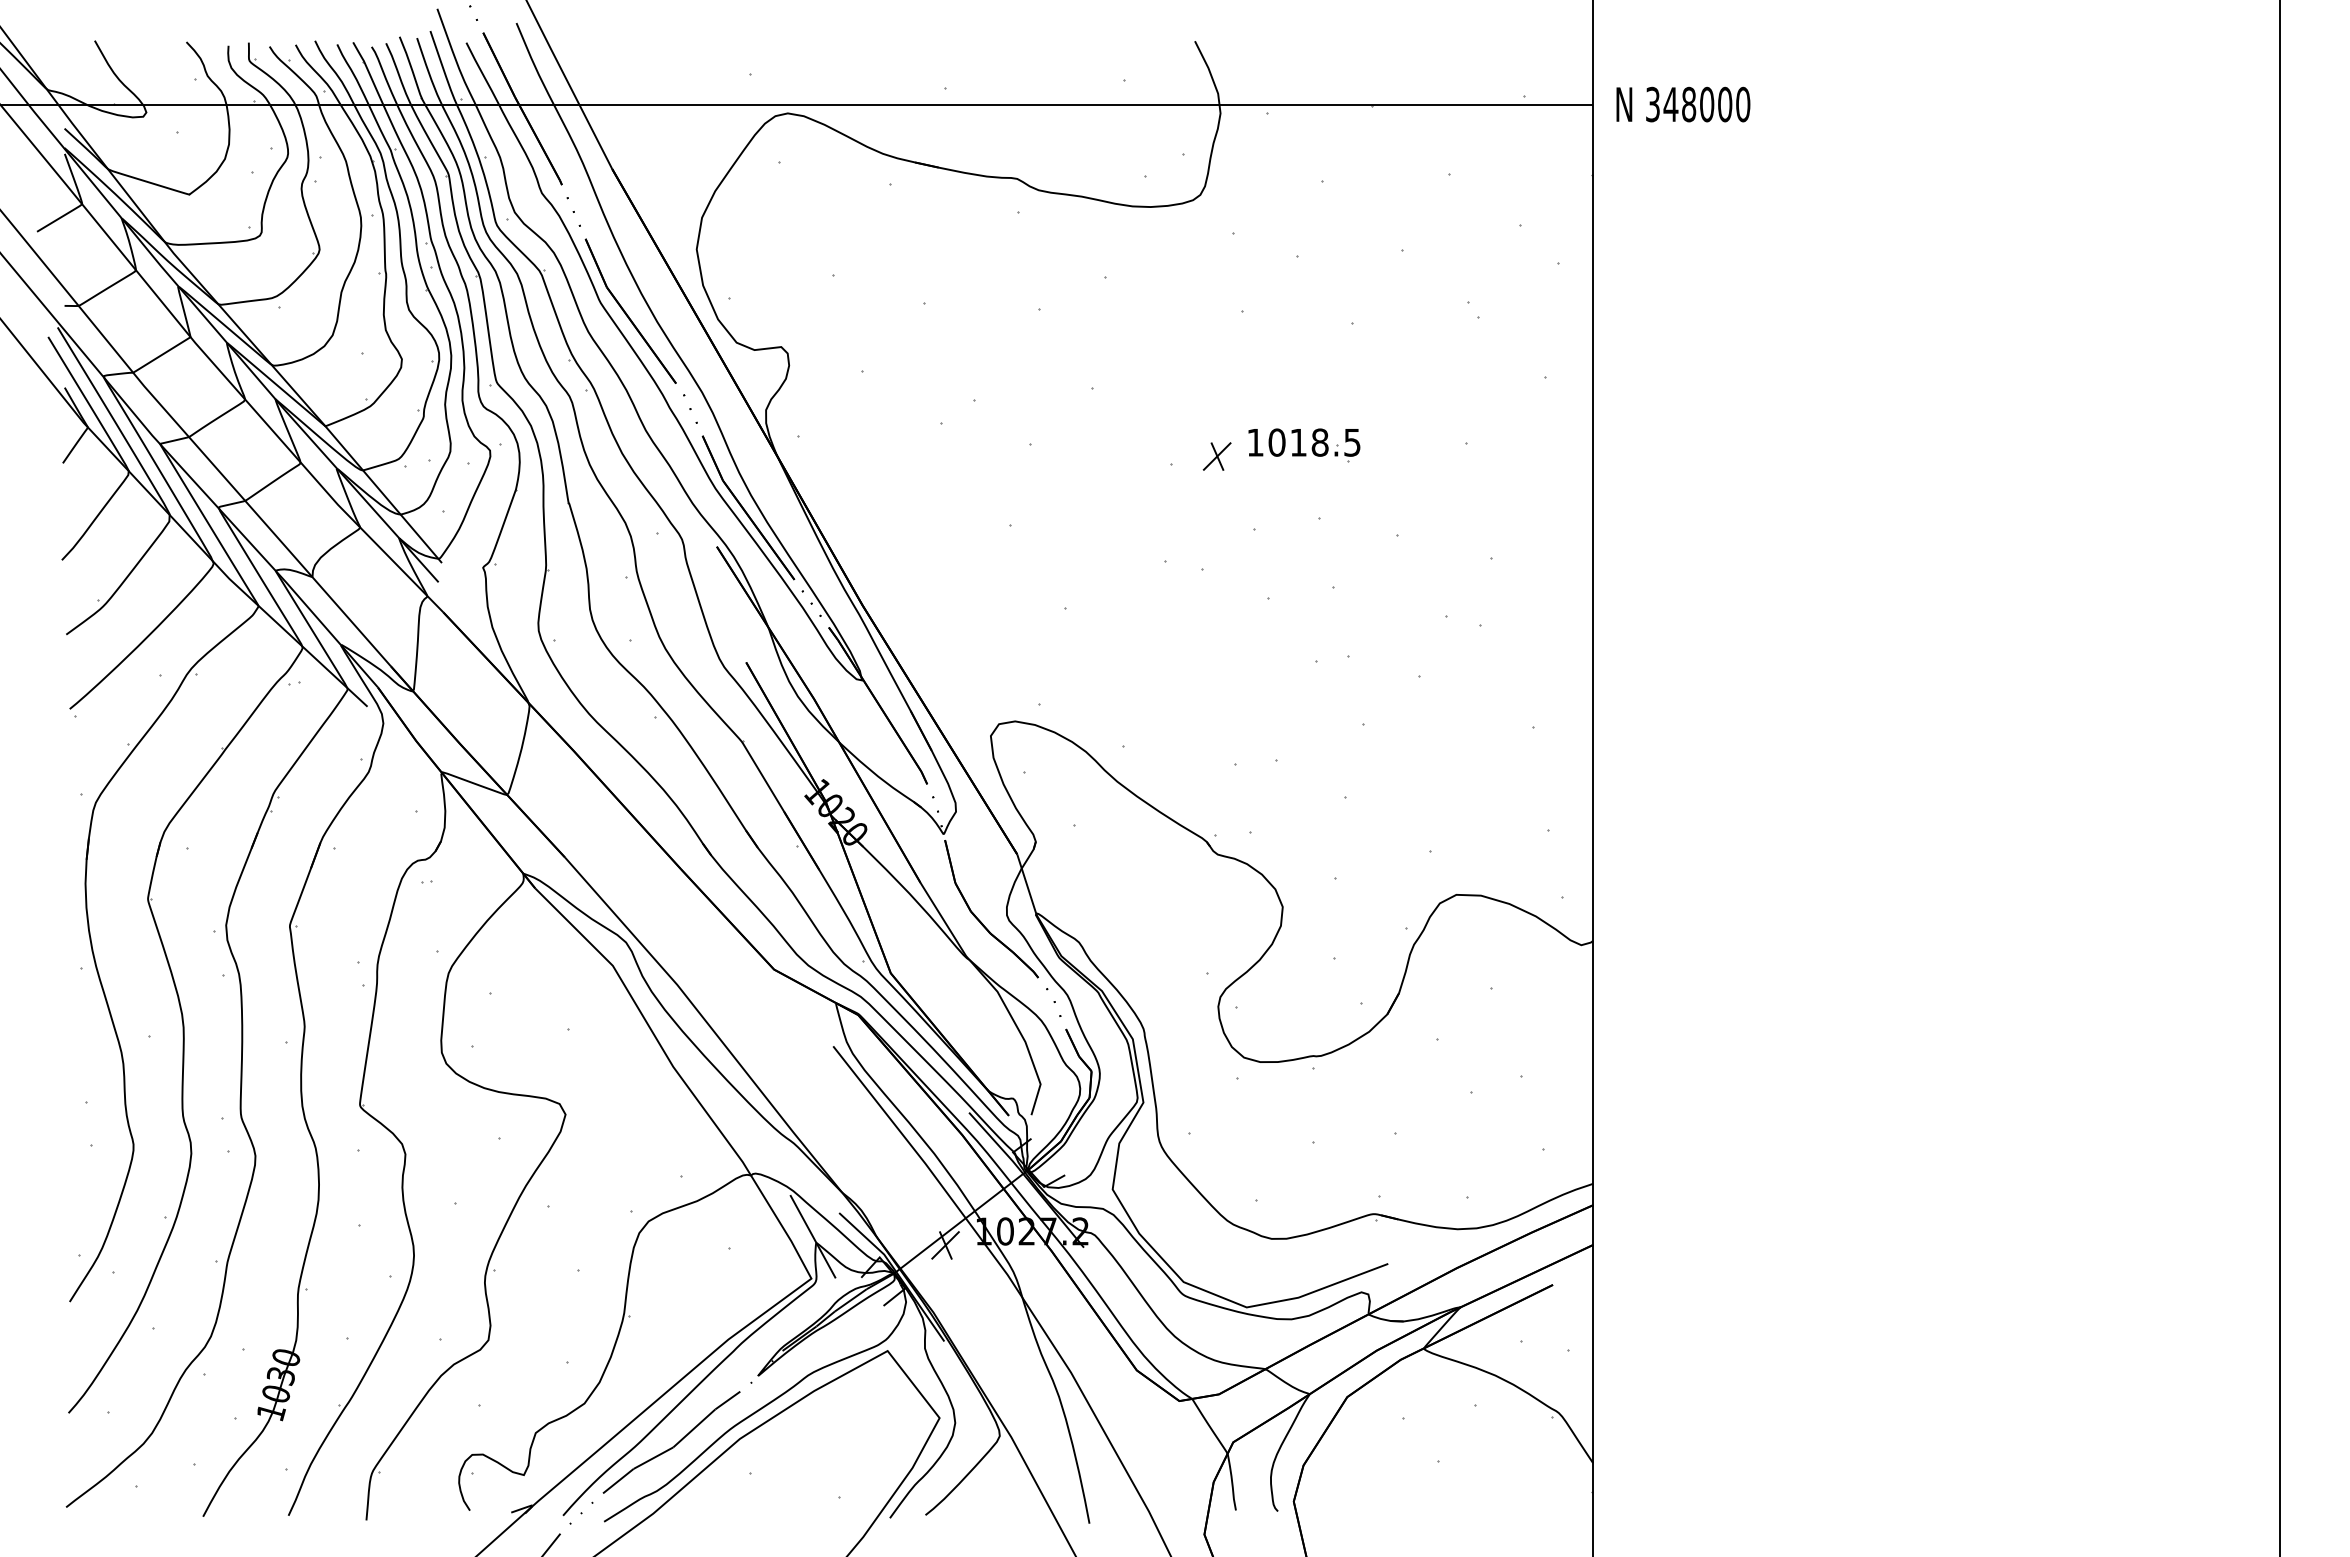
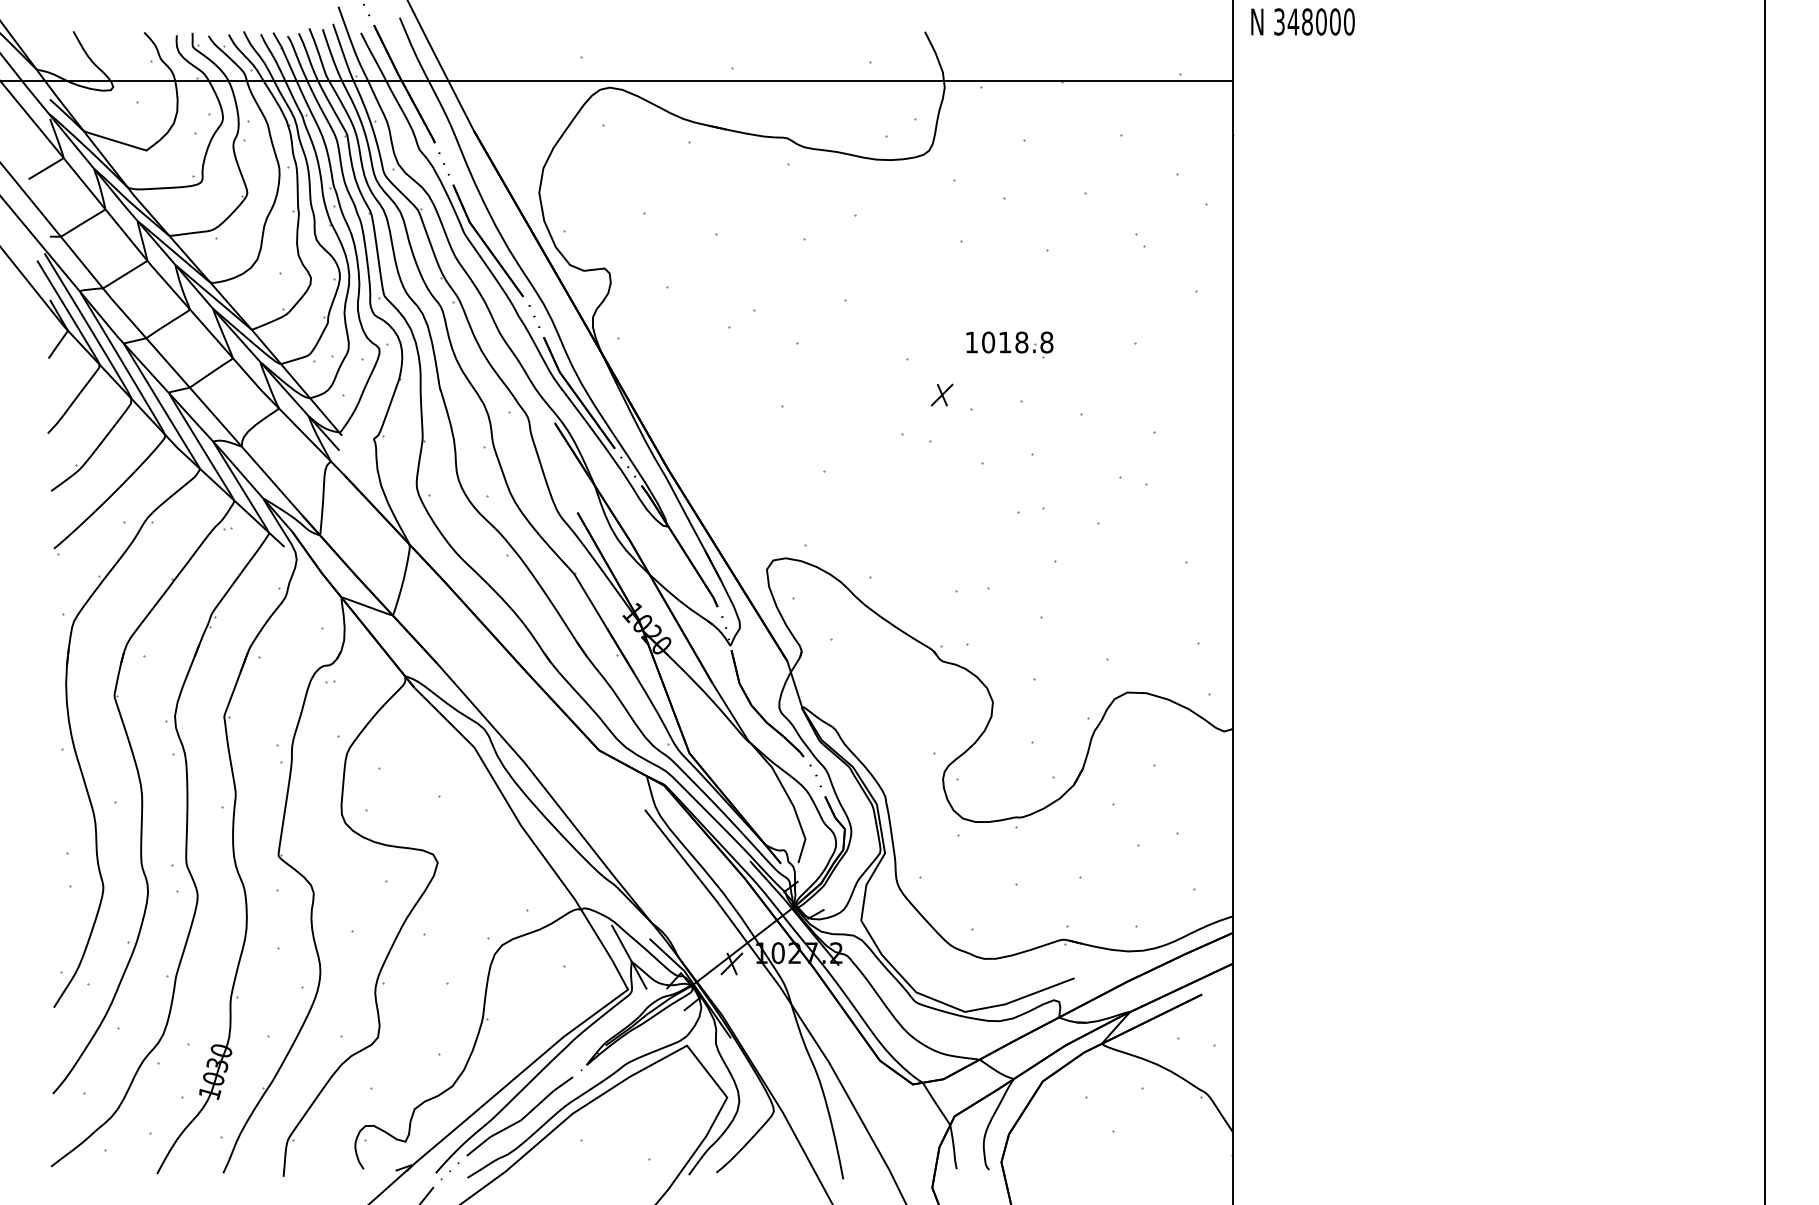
text: (1683, 104) -> (1303, 21), moved
text: (1352, 442) -> (1046, 342), 1018.5 -> 1018.8
part: (1216, 456) -> (941, 395), moved

